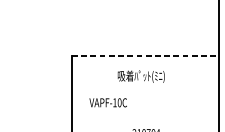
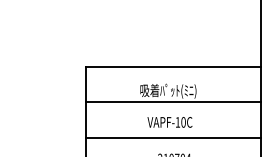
line: (145, 55) -> (173, 66), dashed -> solid
line: (145, 86) -> (173, 102), added
text: (107, 102) -> (169, 122), moved
line: (145, 115) -> (173, 137), added

